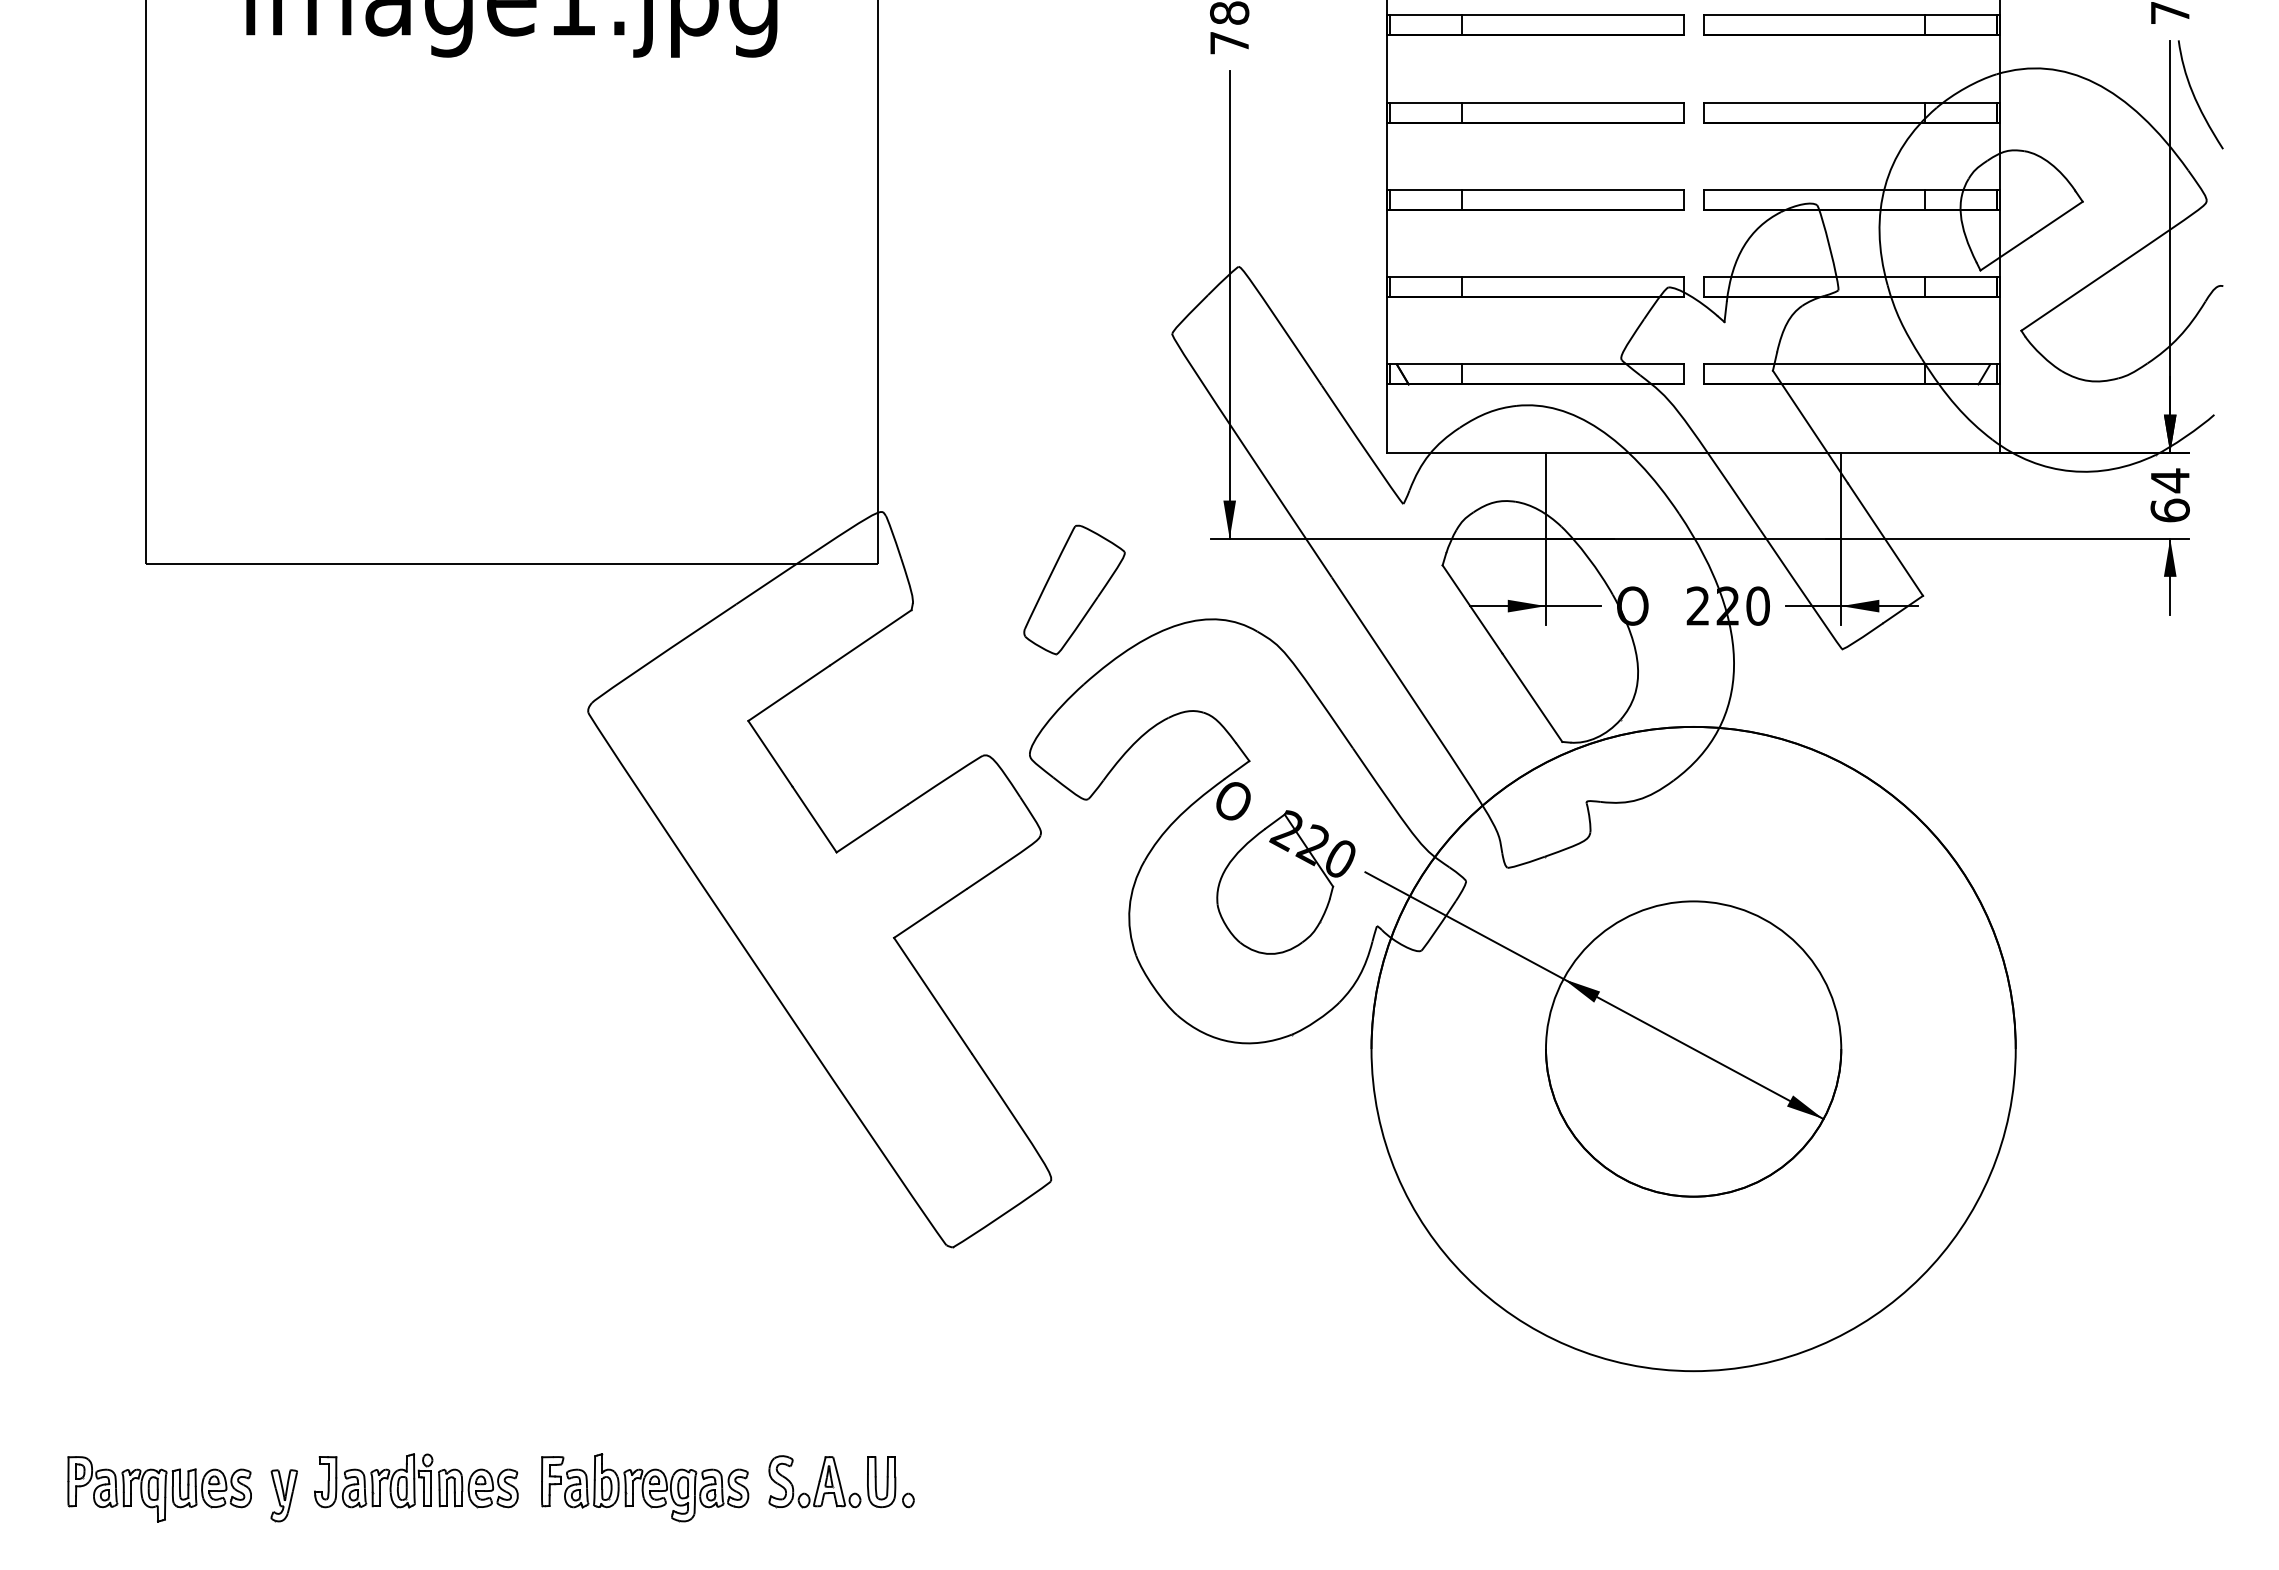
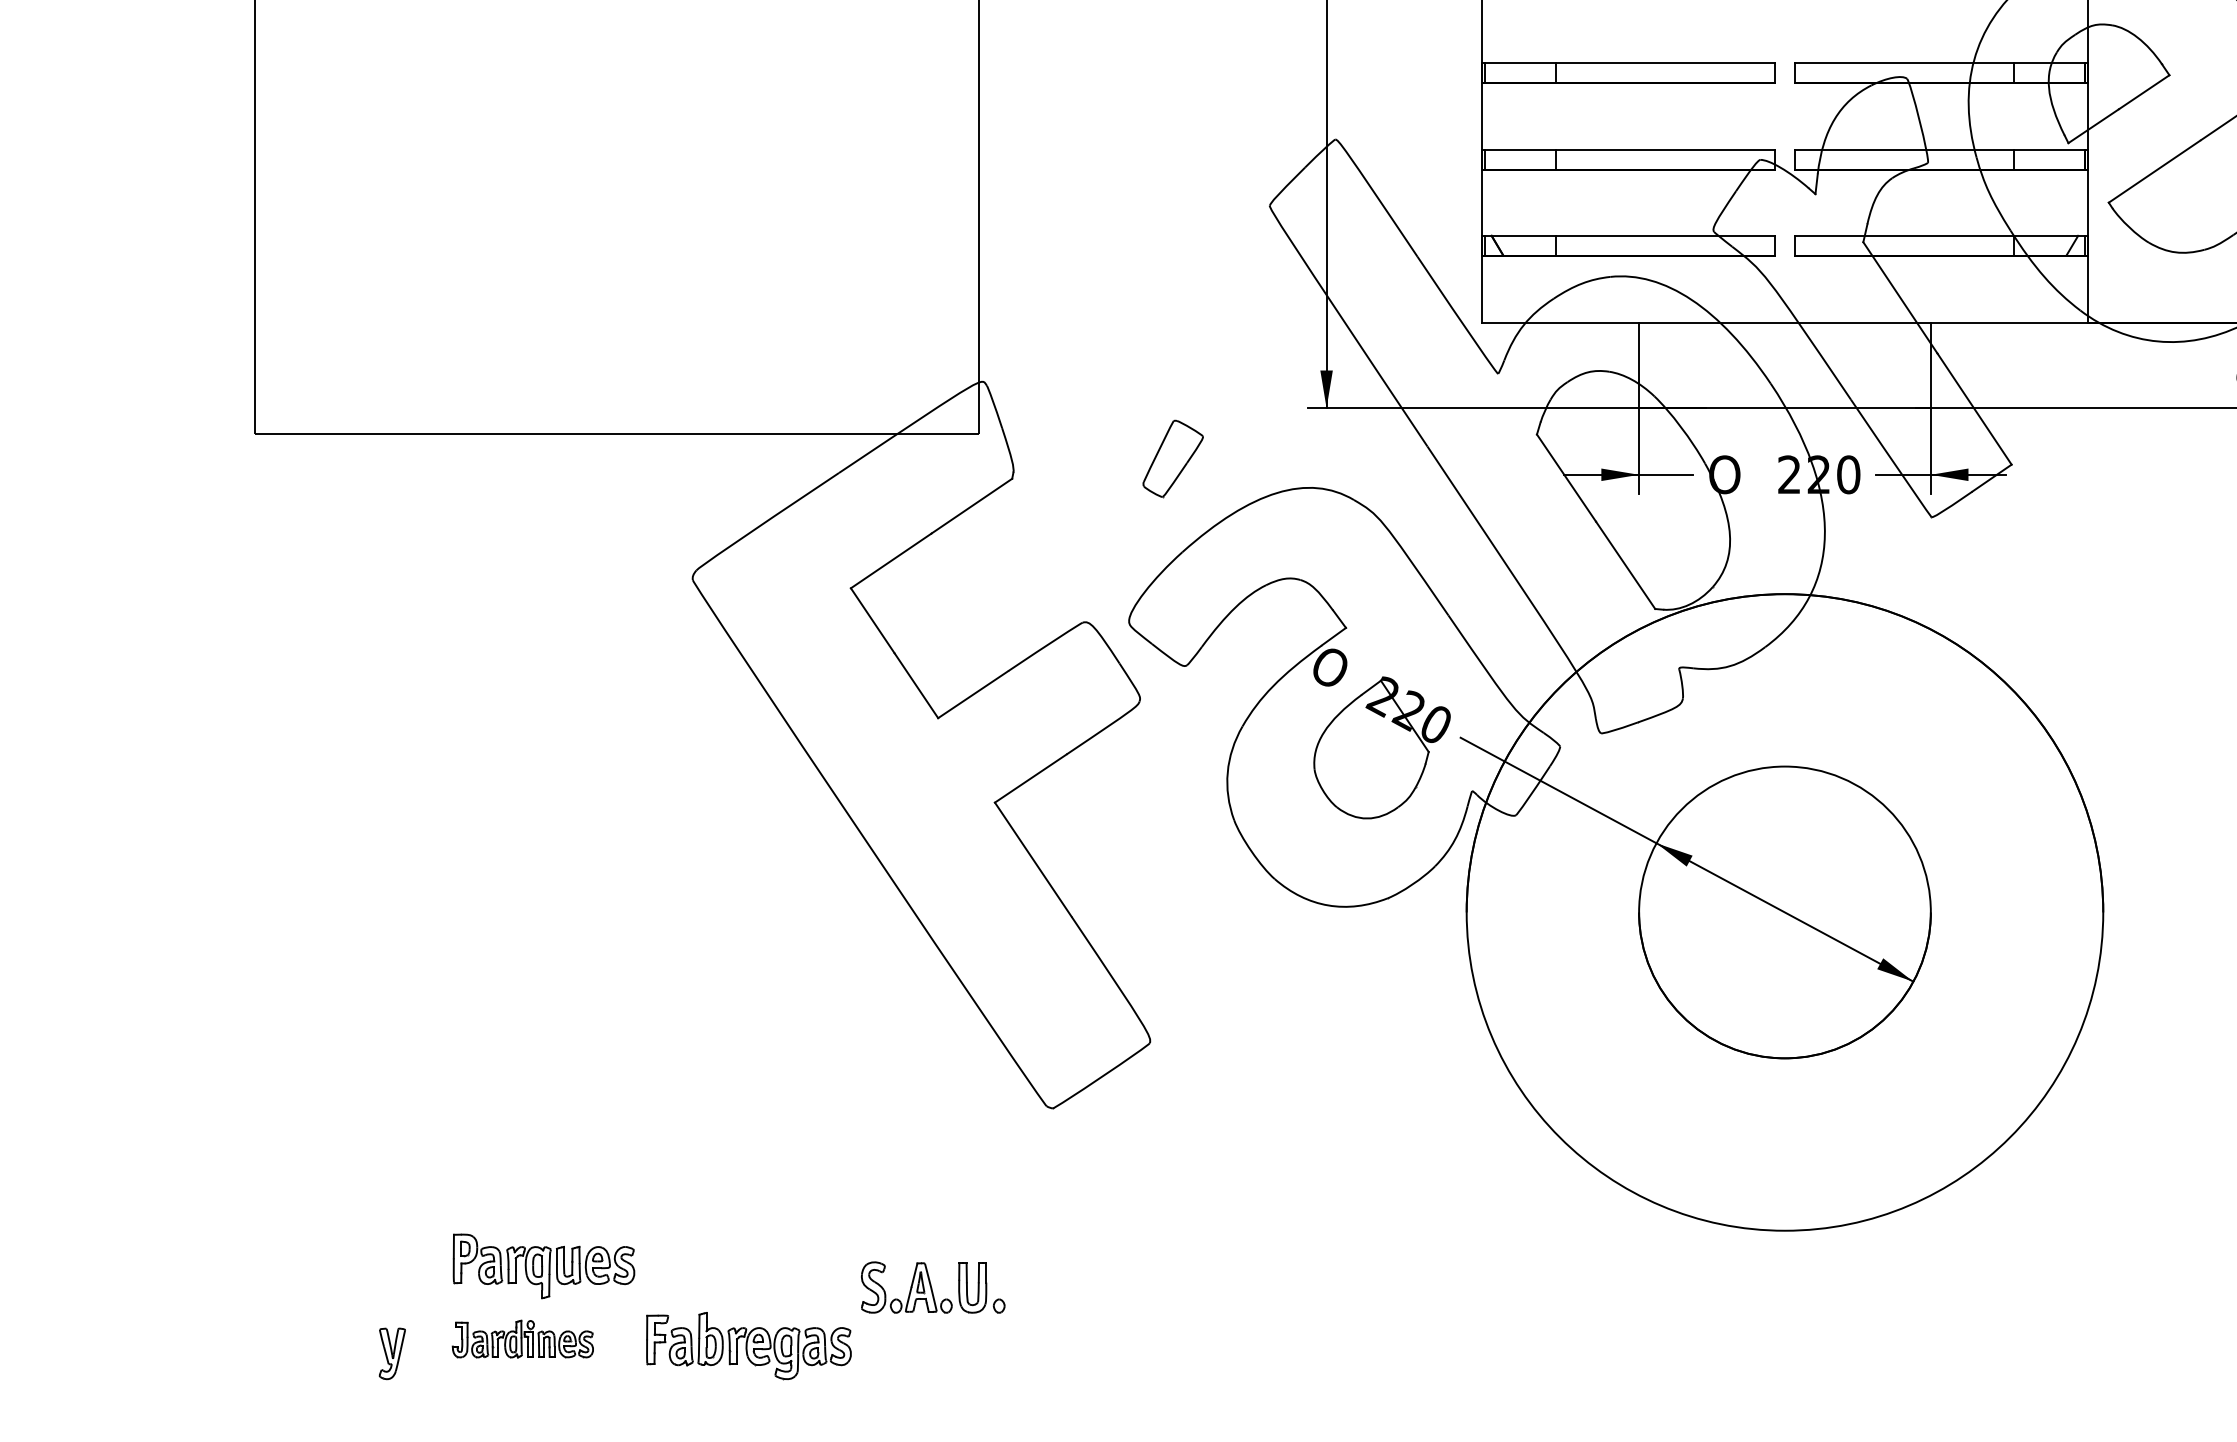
part: (1074, 589) -> (1173, 458), size x0.6
part: (416, 1480) -> (523, 1338), size x0.7
part: (841, 1481) -> (933, 1287), moved
part: (159, 1489) -> (543, 1266), moved

